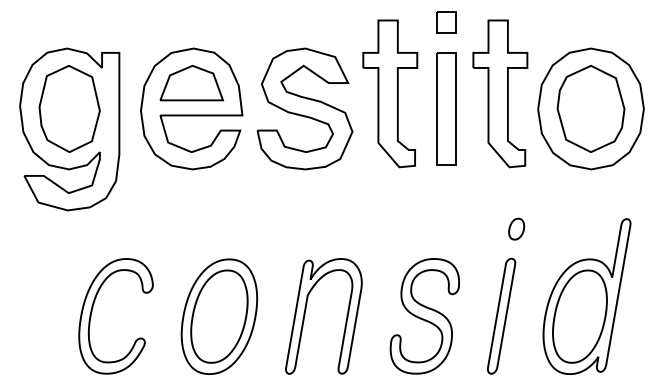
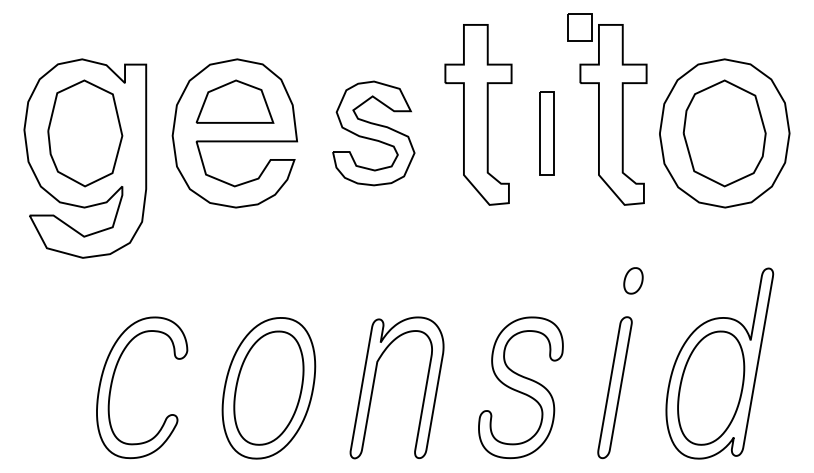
part: (445, 22) -> (579, 27), moved
part: (304, 109) -> (373, 133), size x0.7
part: (445, 109) -> (546, 133), size x0.6

